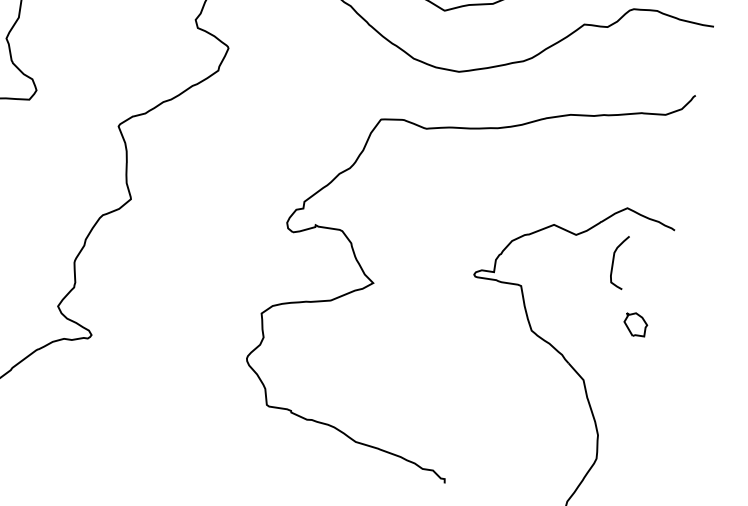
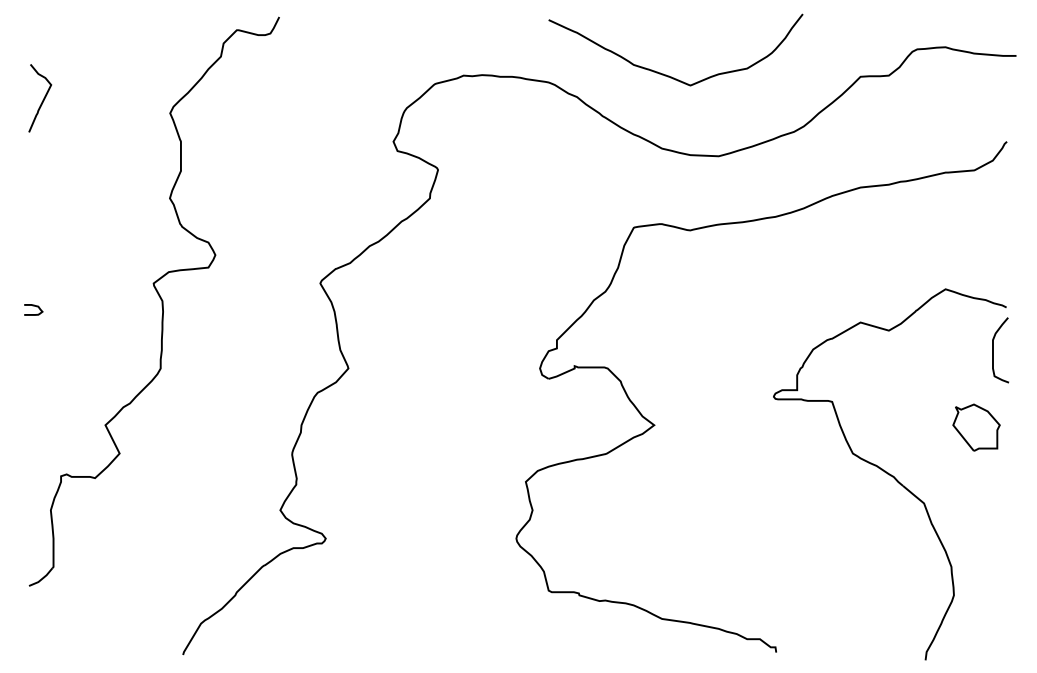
curve: (613, 261) -> (993, 350), moved
part: (635, 324) -> (976, 427), size x1.67

